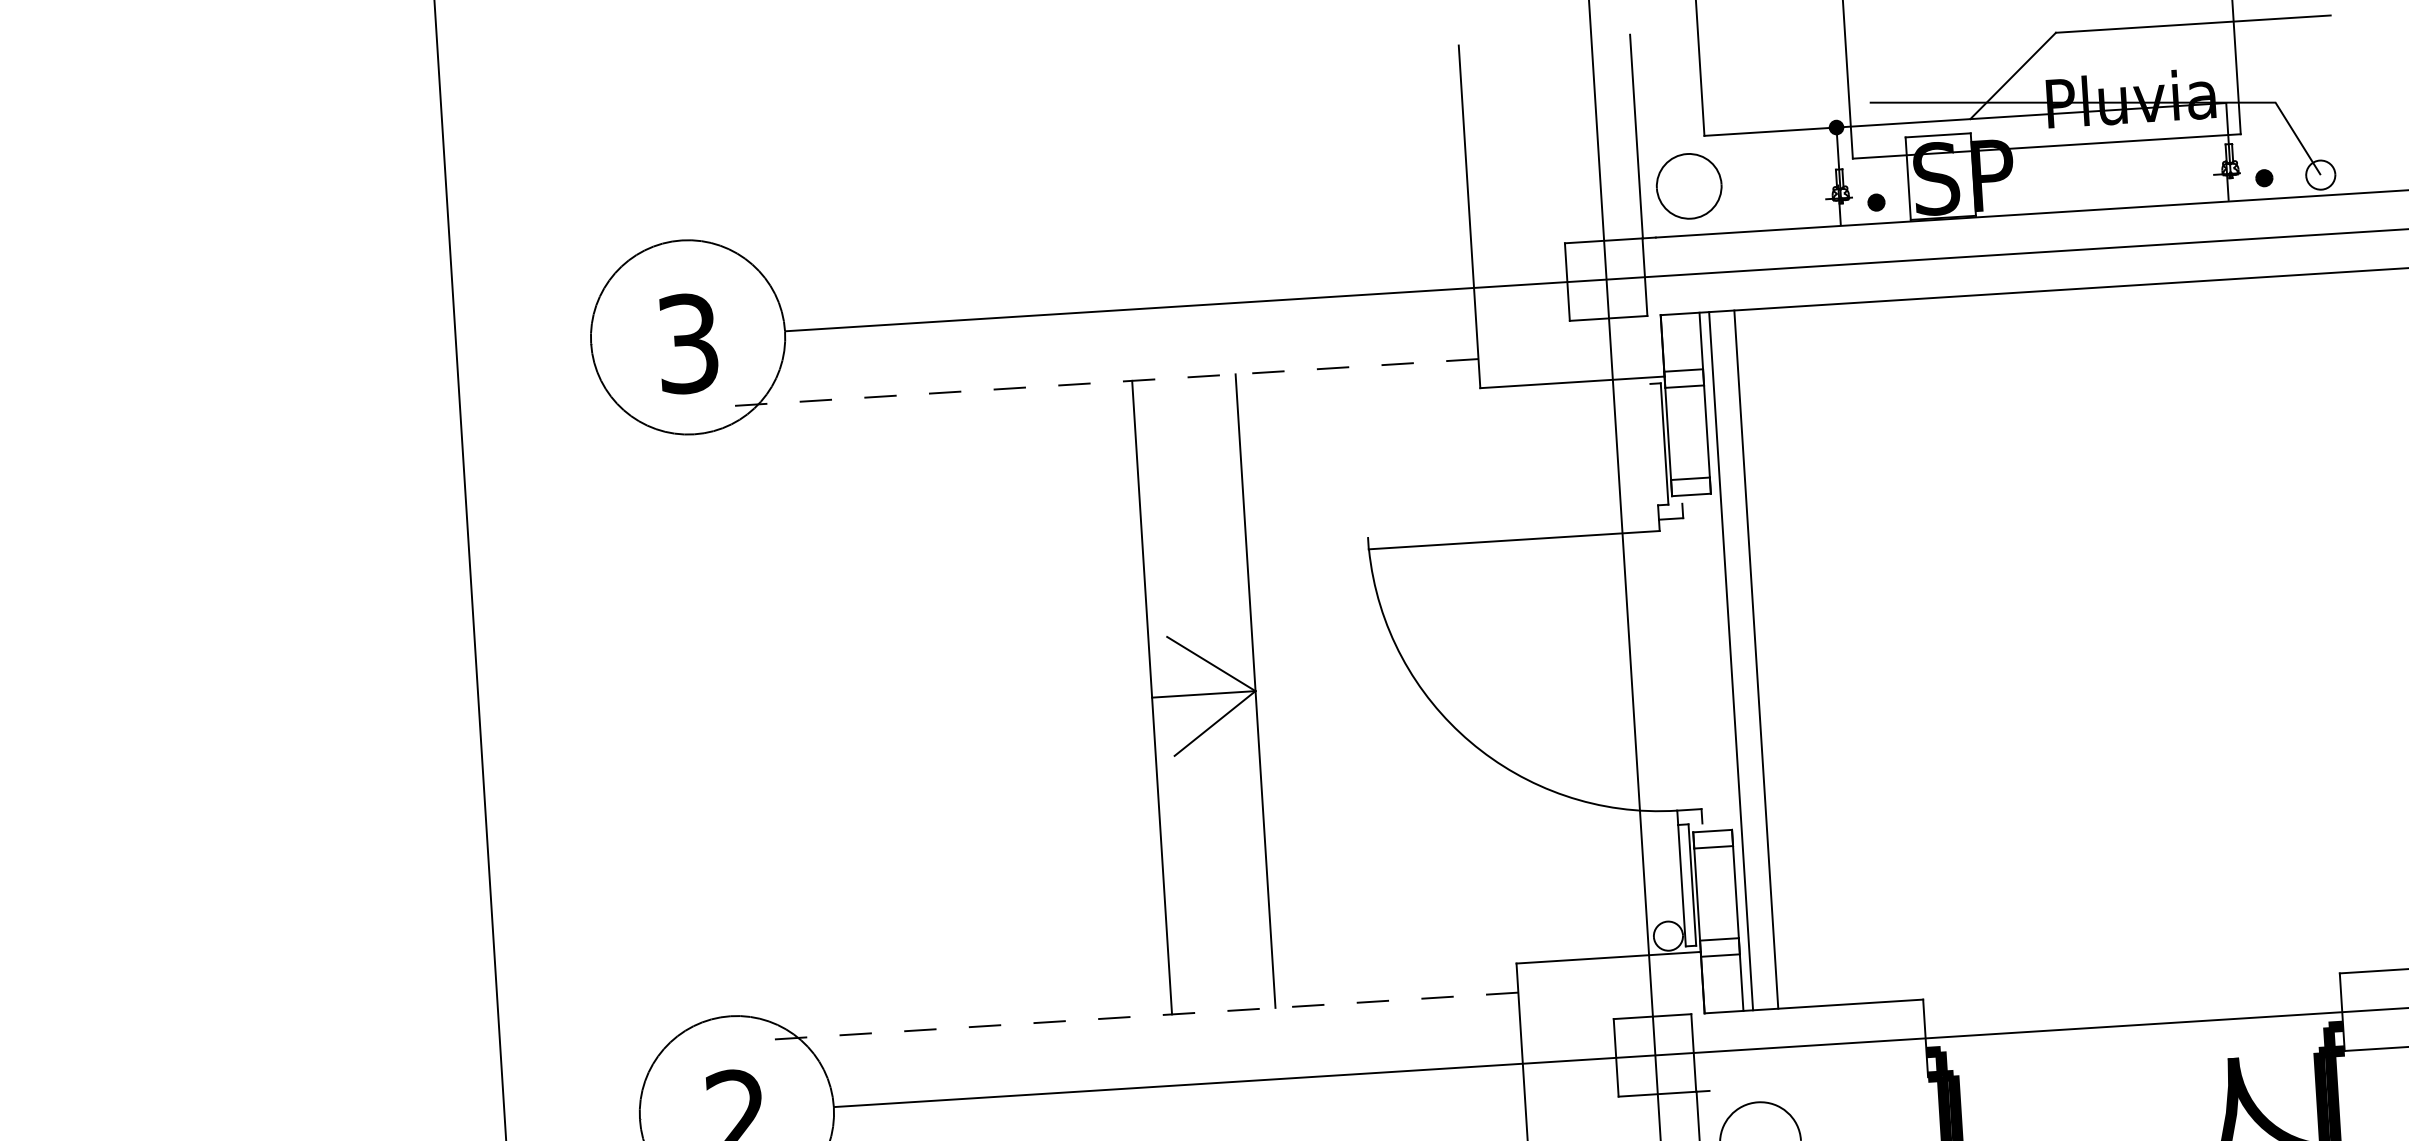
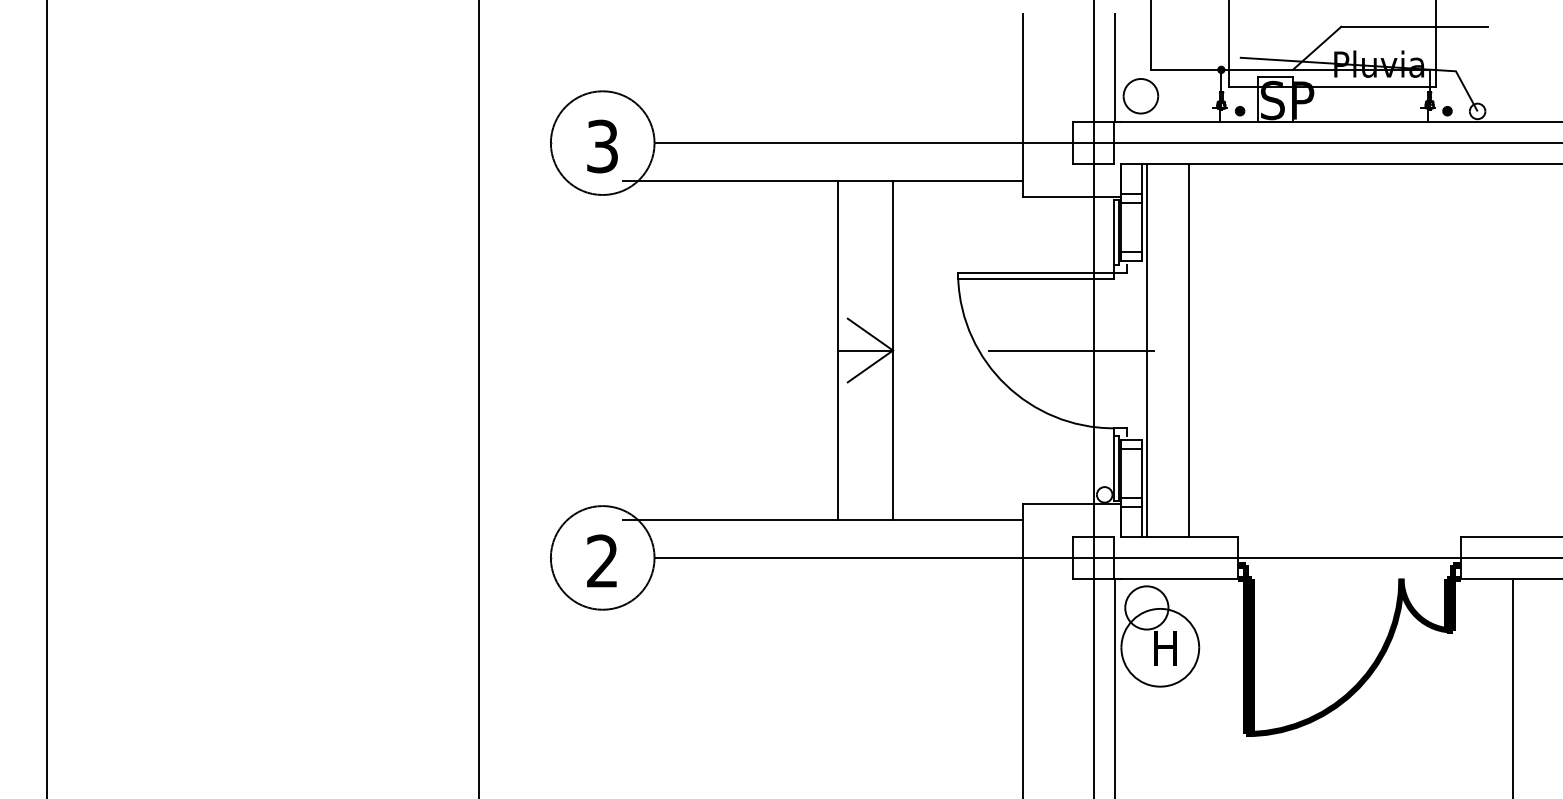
line: (1105, 383) -> (823, 181), dashed -> solid
line: (1653, 444) -> (1113, 232), added
line: (1512, 528) -> (1035, 272), added
line: (1755, 659) -> (1188, 350), moved
line: (1589, 670) -> (1071, 350), added
line: (1145, 1015) -> (823, 519), dashed -> solid
line: (1818, 1083) -> (1179, 578), added

